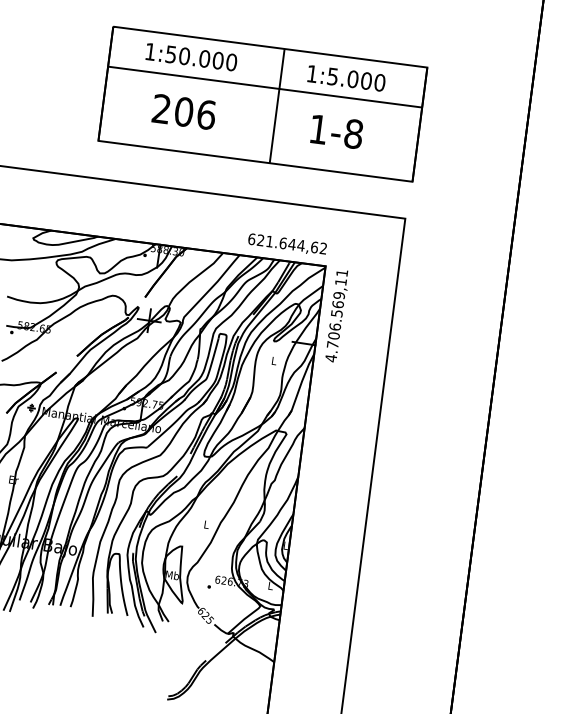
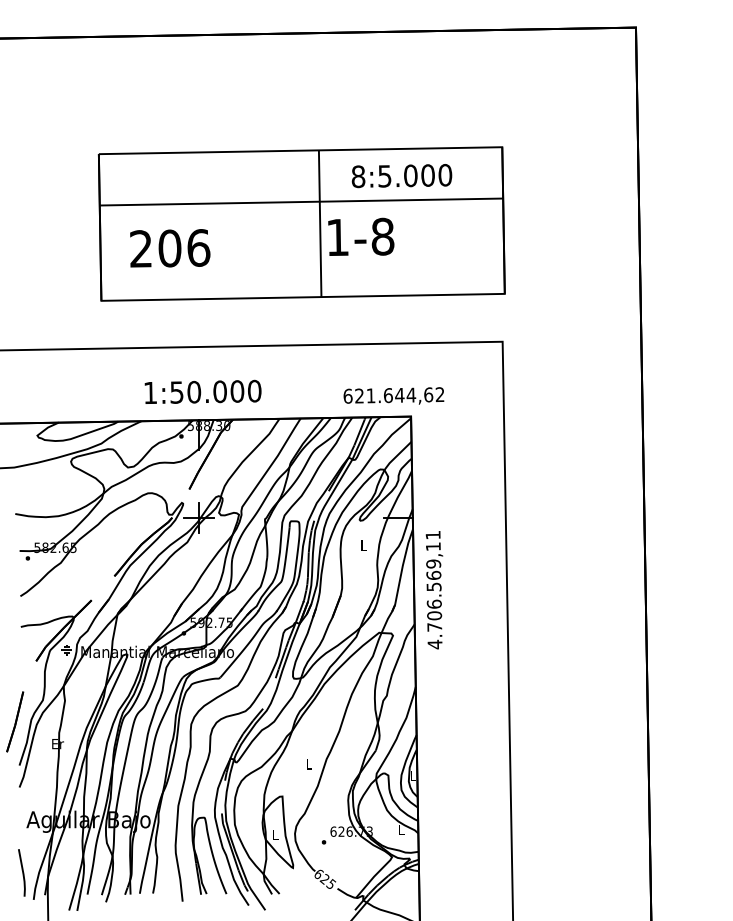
text: (191, 56) -> (202, 391), moved
text: (312, 73) -> (358, 176), 1:5.000 -> 8:5.000
text: (184, 112) -> (170, 248), moved
text: (337, 131) -> (361, 236), moved
text: (287, 243) -> (393, 395), moved
text: (336, 316) -> (434, 590), moved
text: (172, 575) -> (275, 834), Mb -> L

